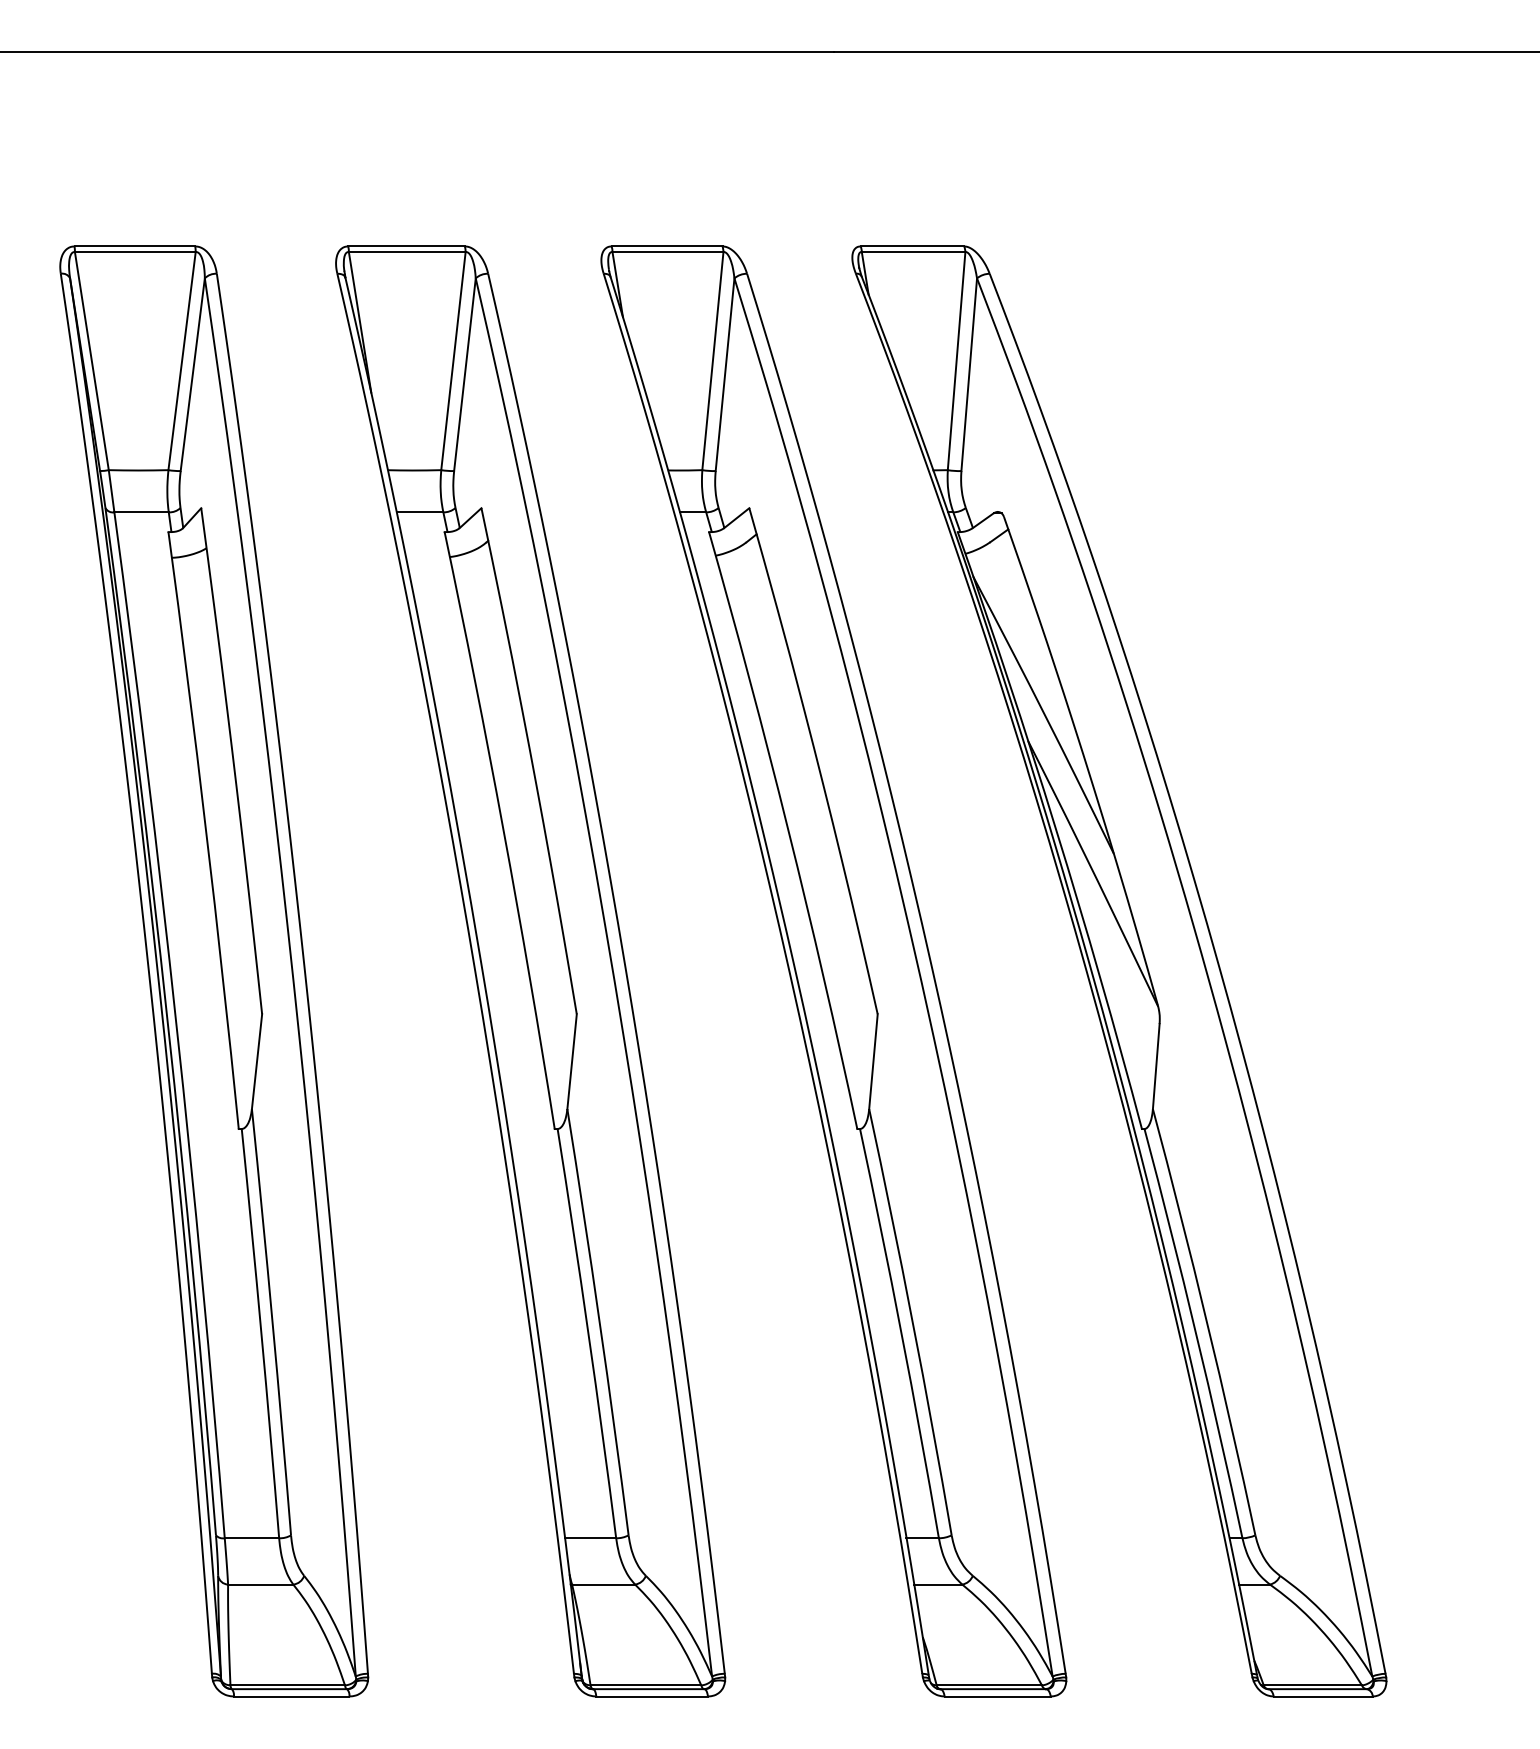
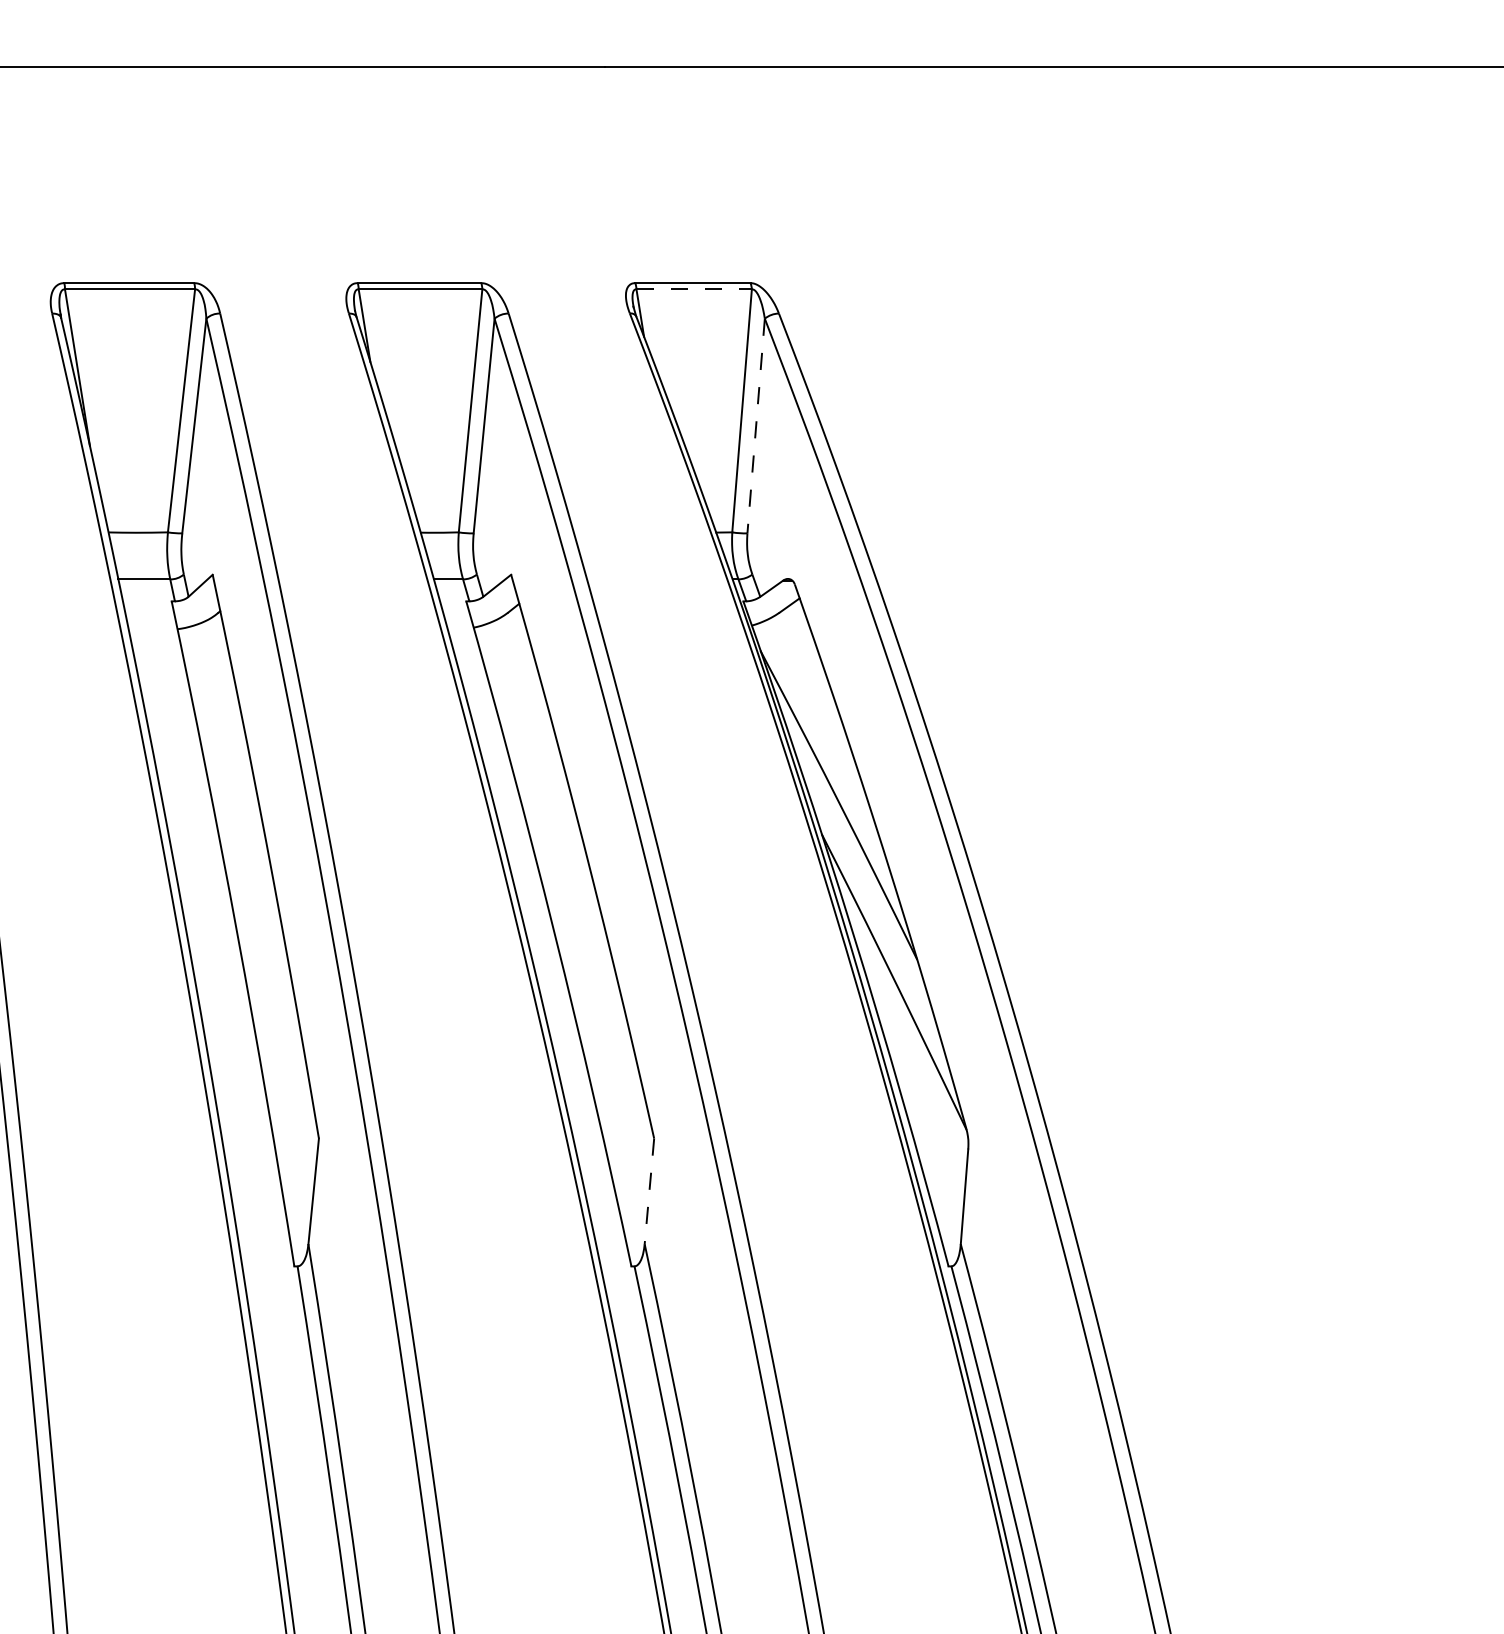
line: (913, 252) -> (694, 289), solid -> dashed
line: (969, 374) -> (756, 425), solid -> dashed
line: (873, 1061) -> (649, 1191), solid -> dashed

